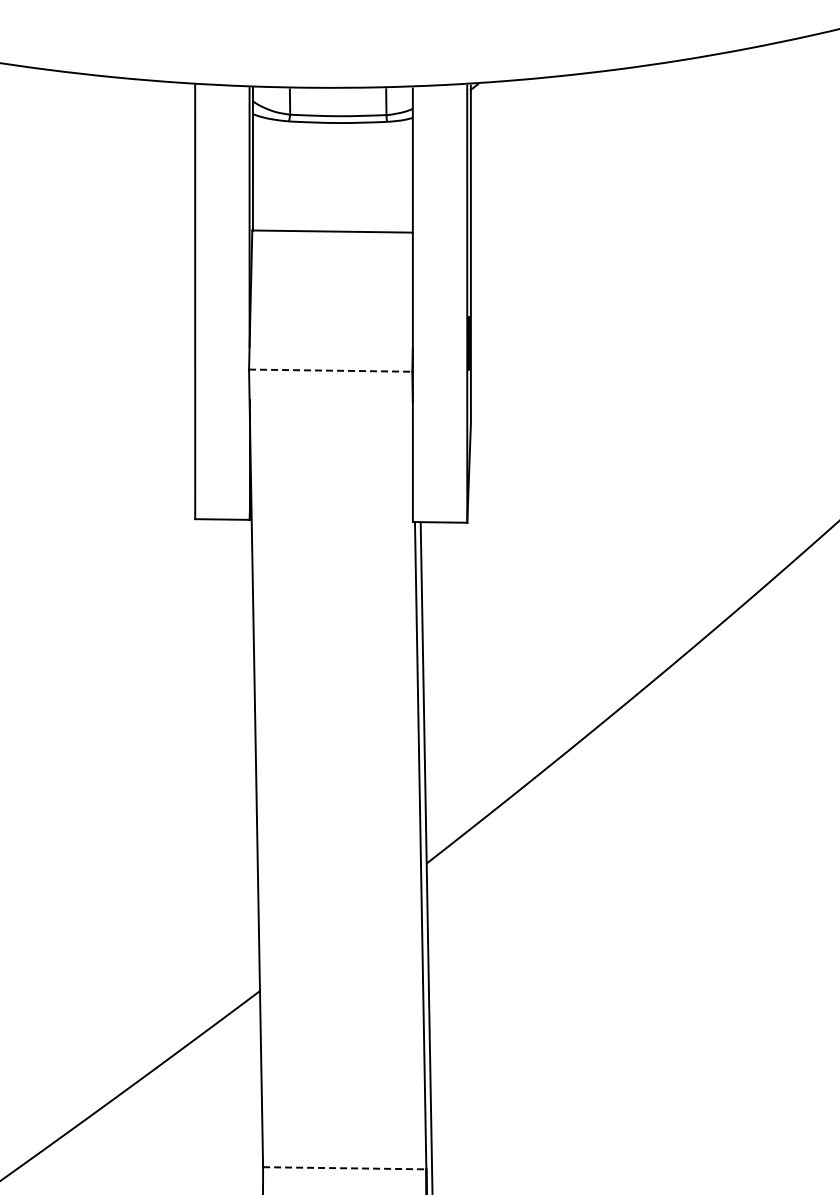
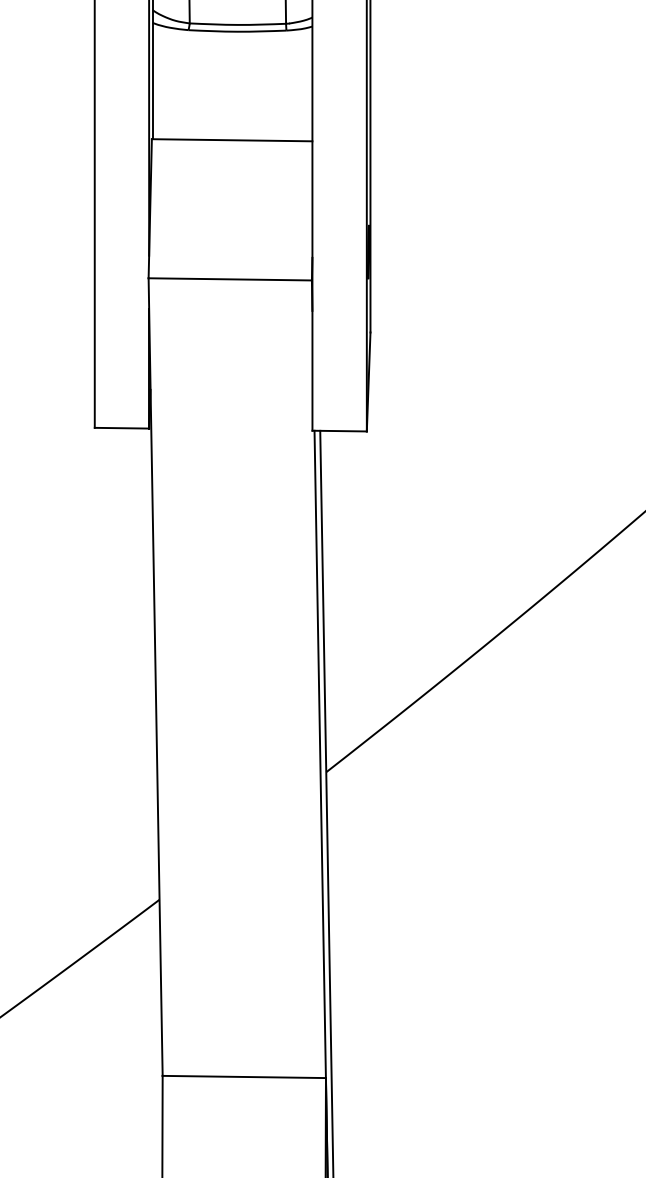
line: (330, 370) -> (230, 279), dashed -> solid
line: (344, 1168) -> (244, 1077), dashed -> solid

